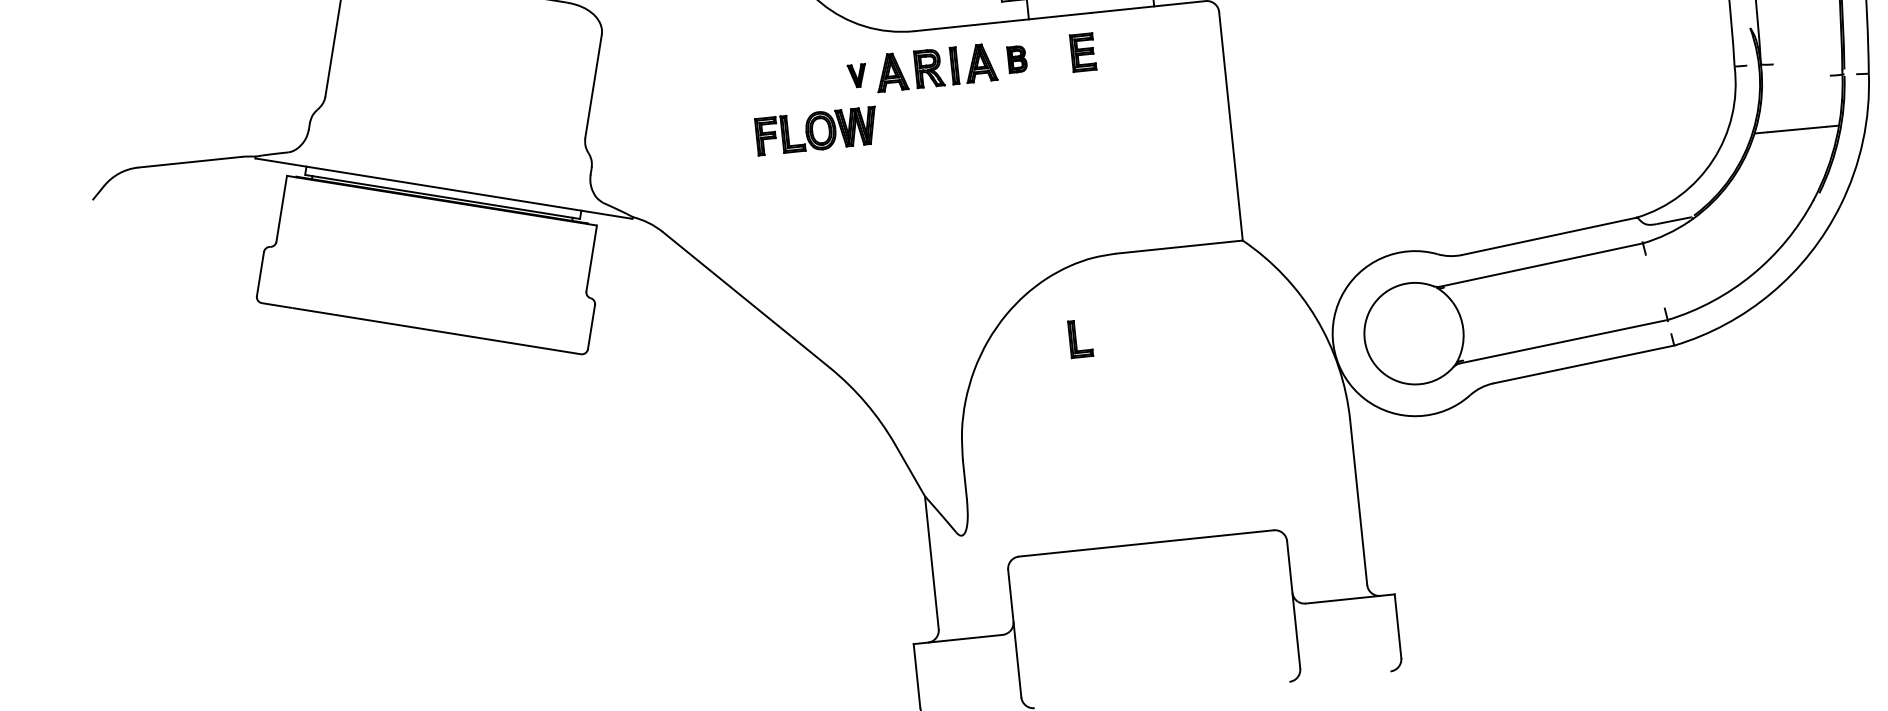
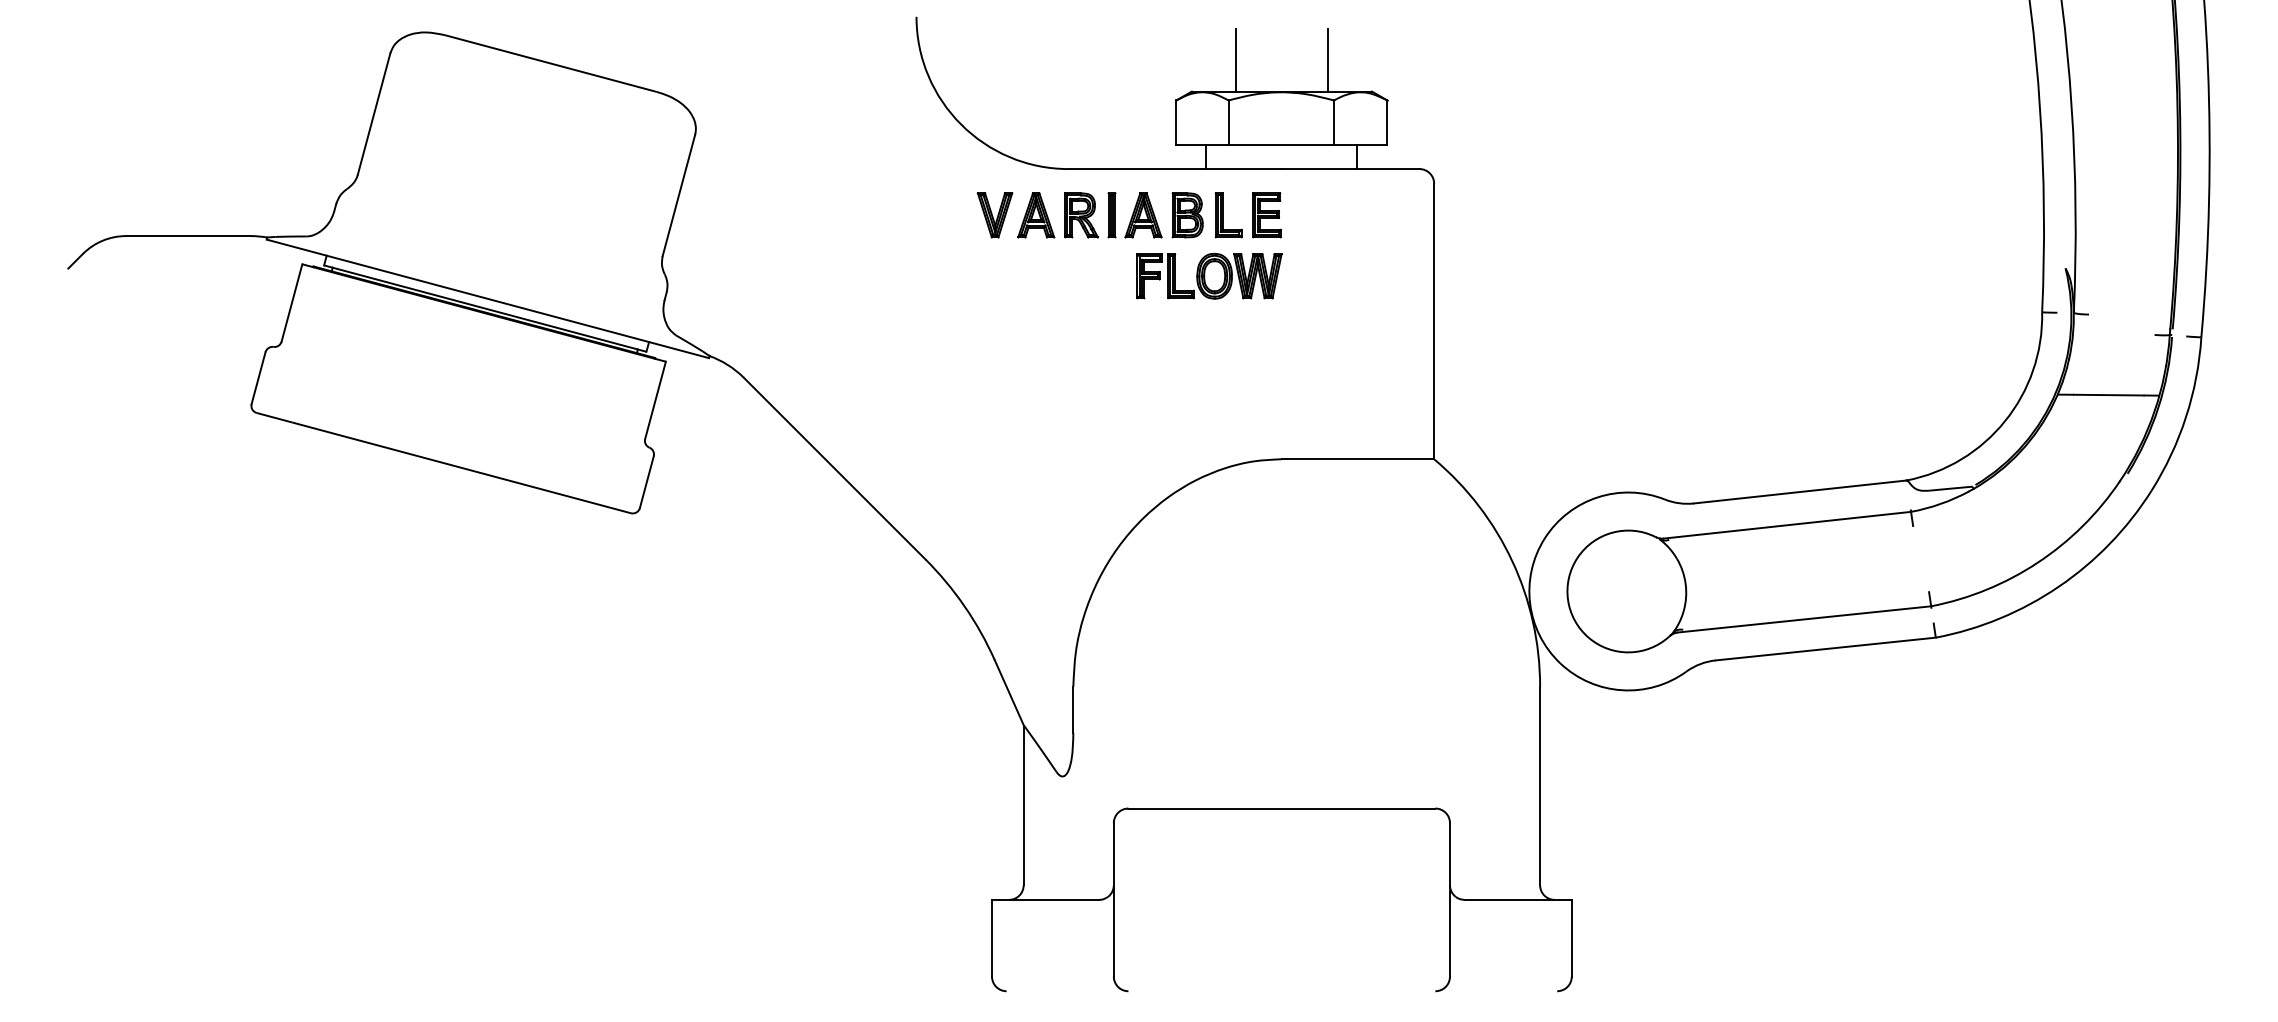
part: (1017, 59) -> (1187, 215), size x1.43
part: (857, 76) -> (994, 215), size x1.67
part: (816, 130) -> (1209, 275), moved
part: (1080, 338) -> (1228, 215), moved

